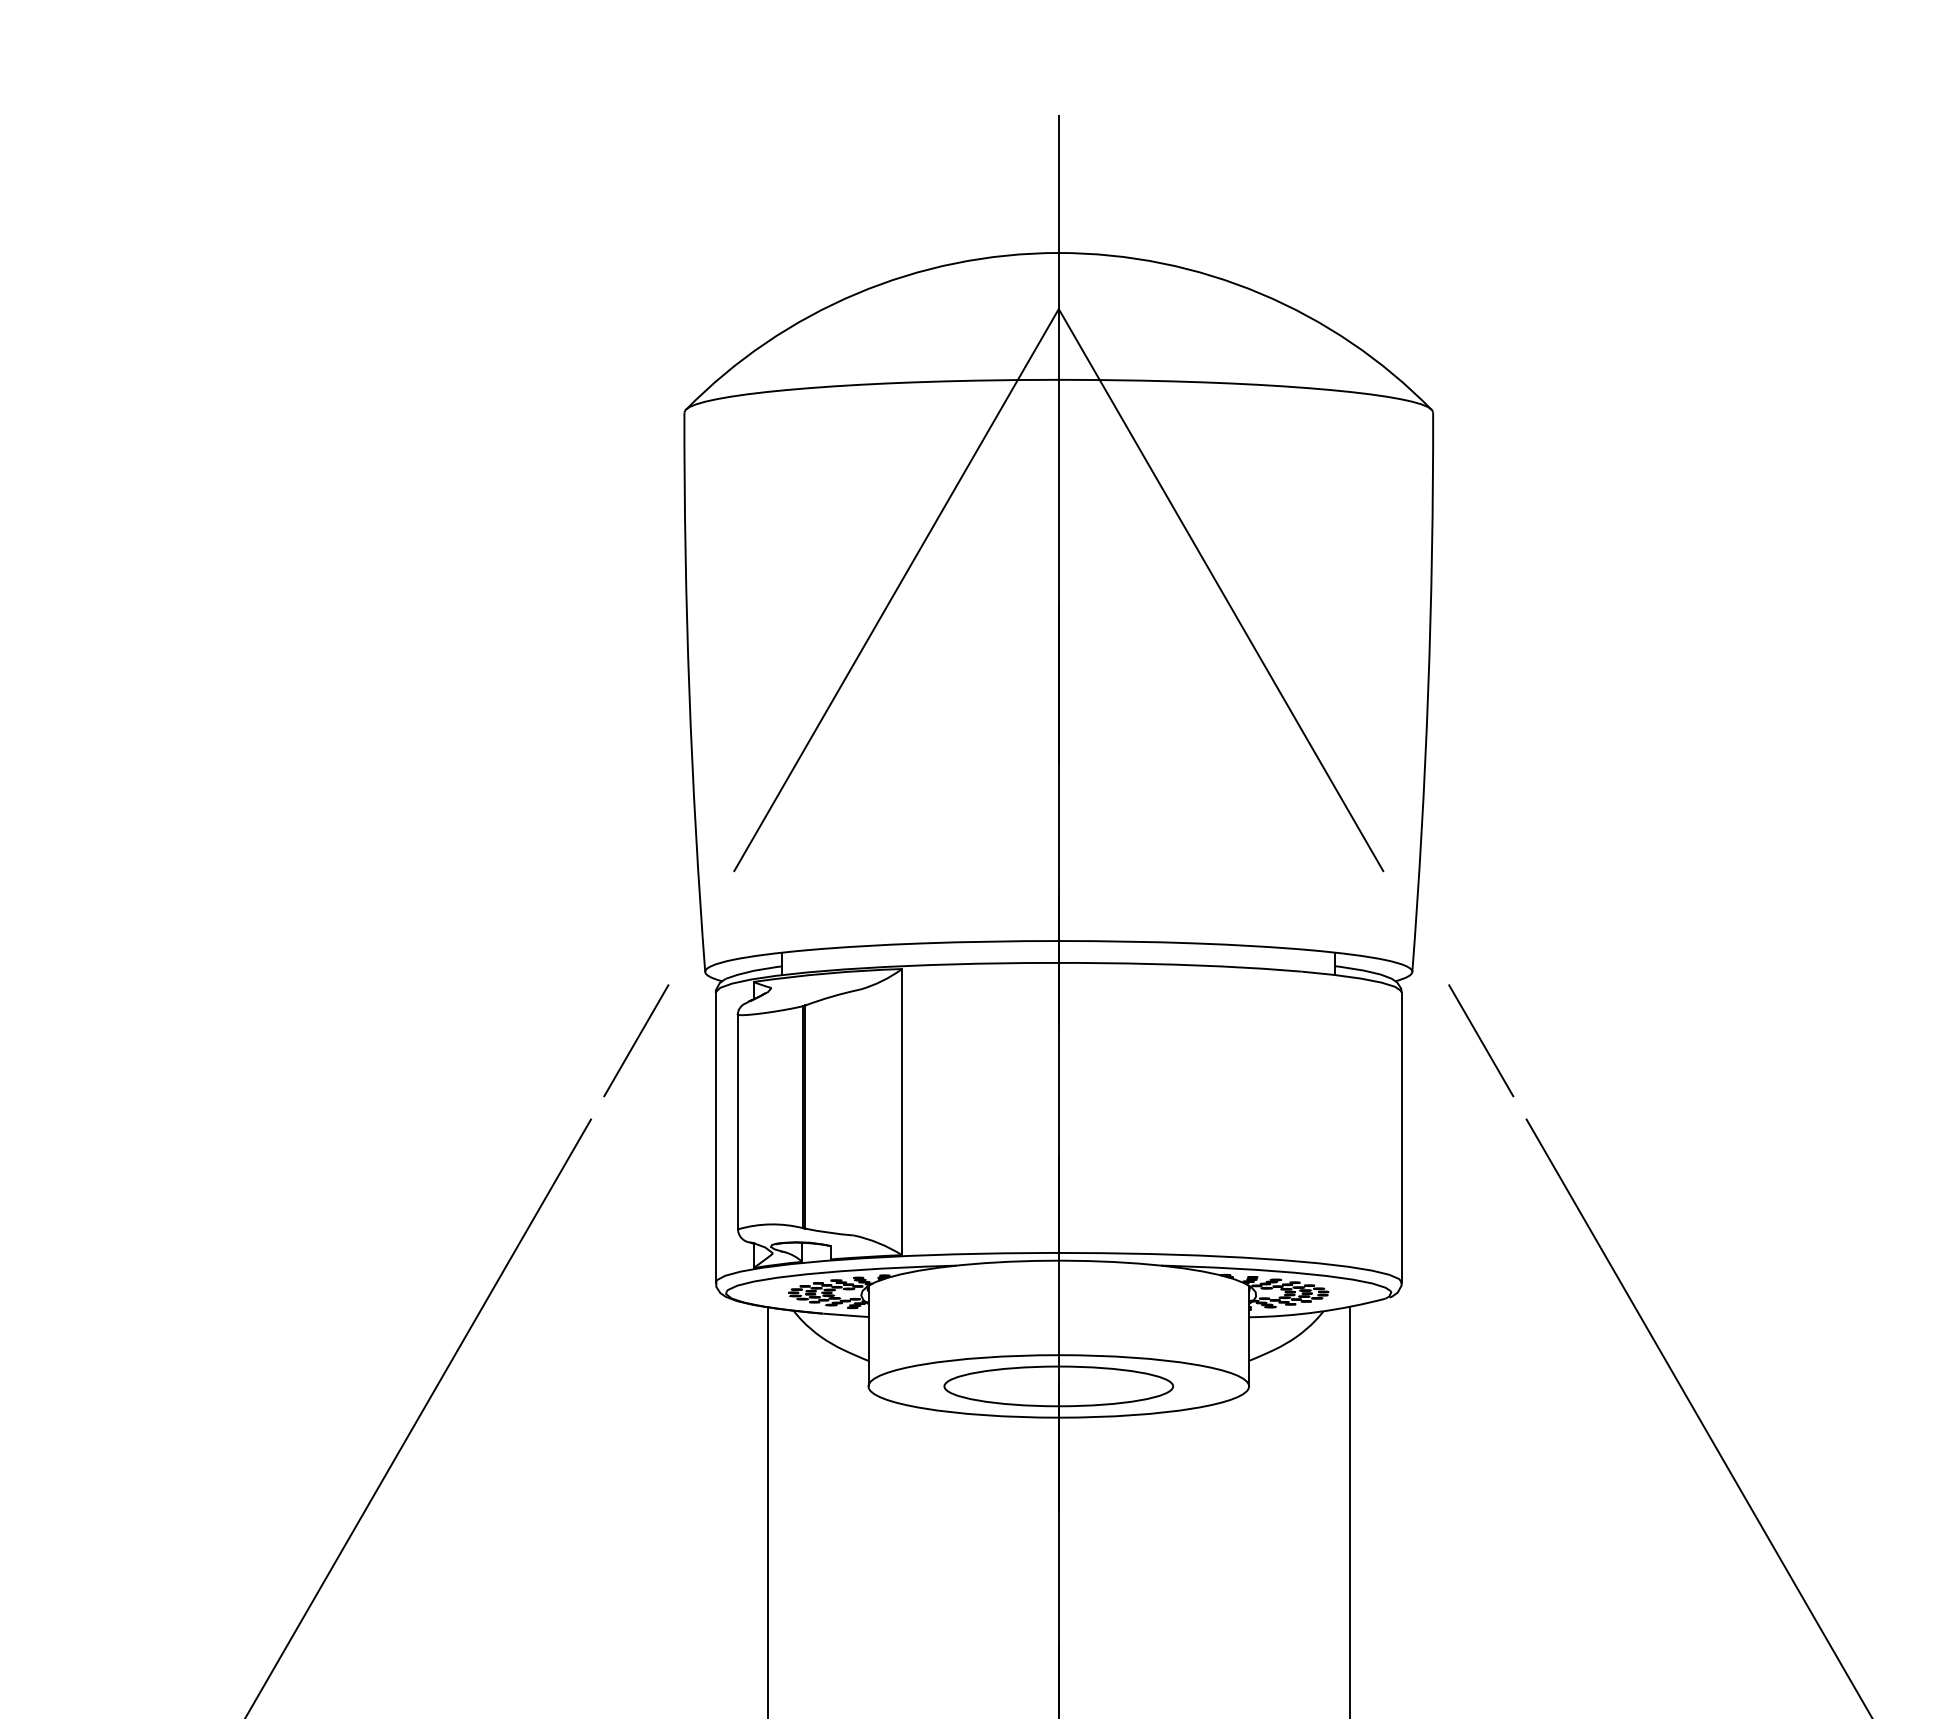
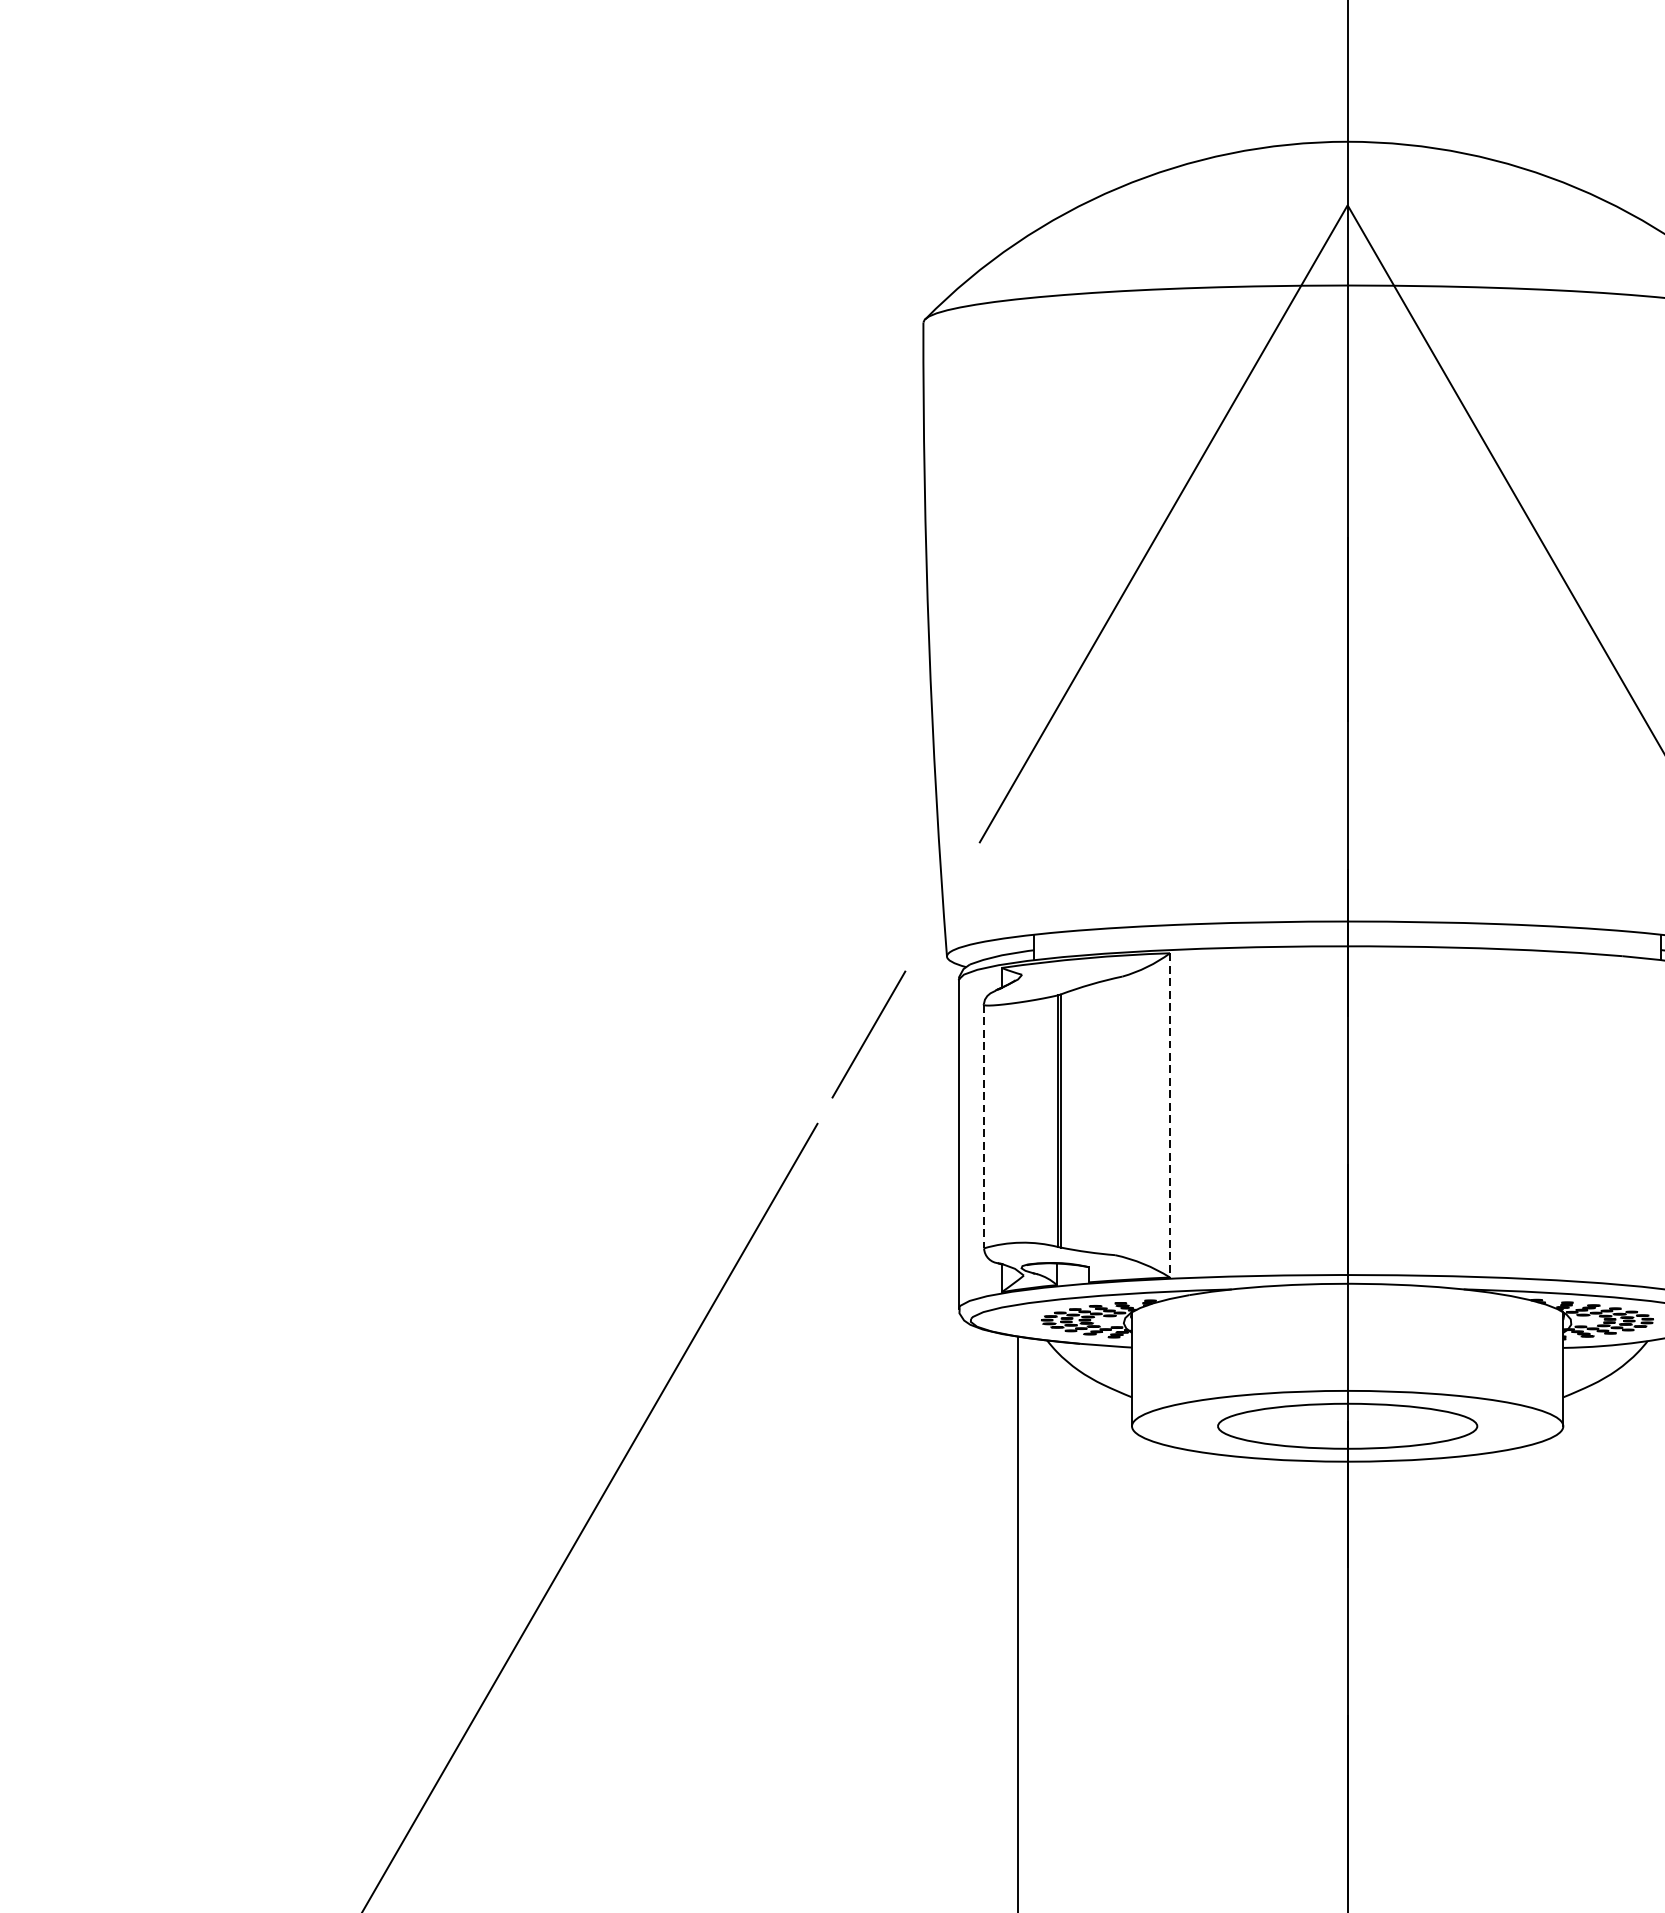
line: (902, 1112) -> (1170, 1115), solid -> dashed
line: (737, 1122) -> (983, 1127), solid -> dashed

